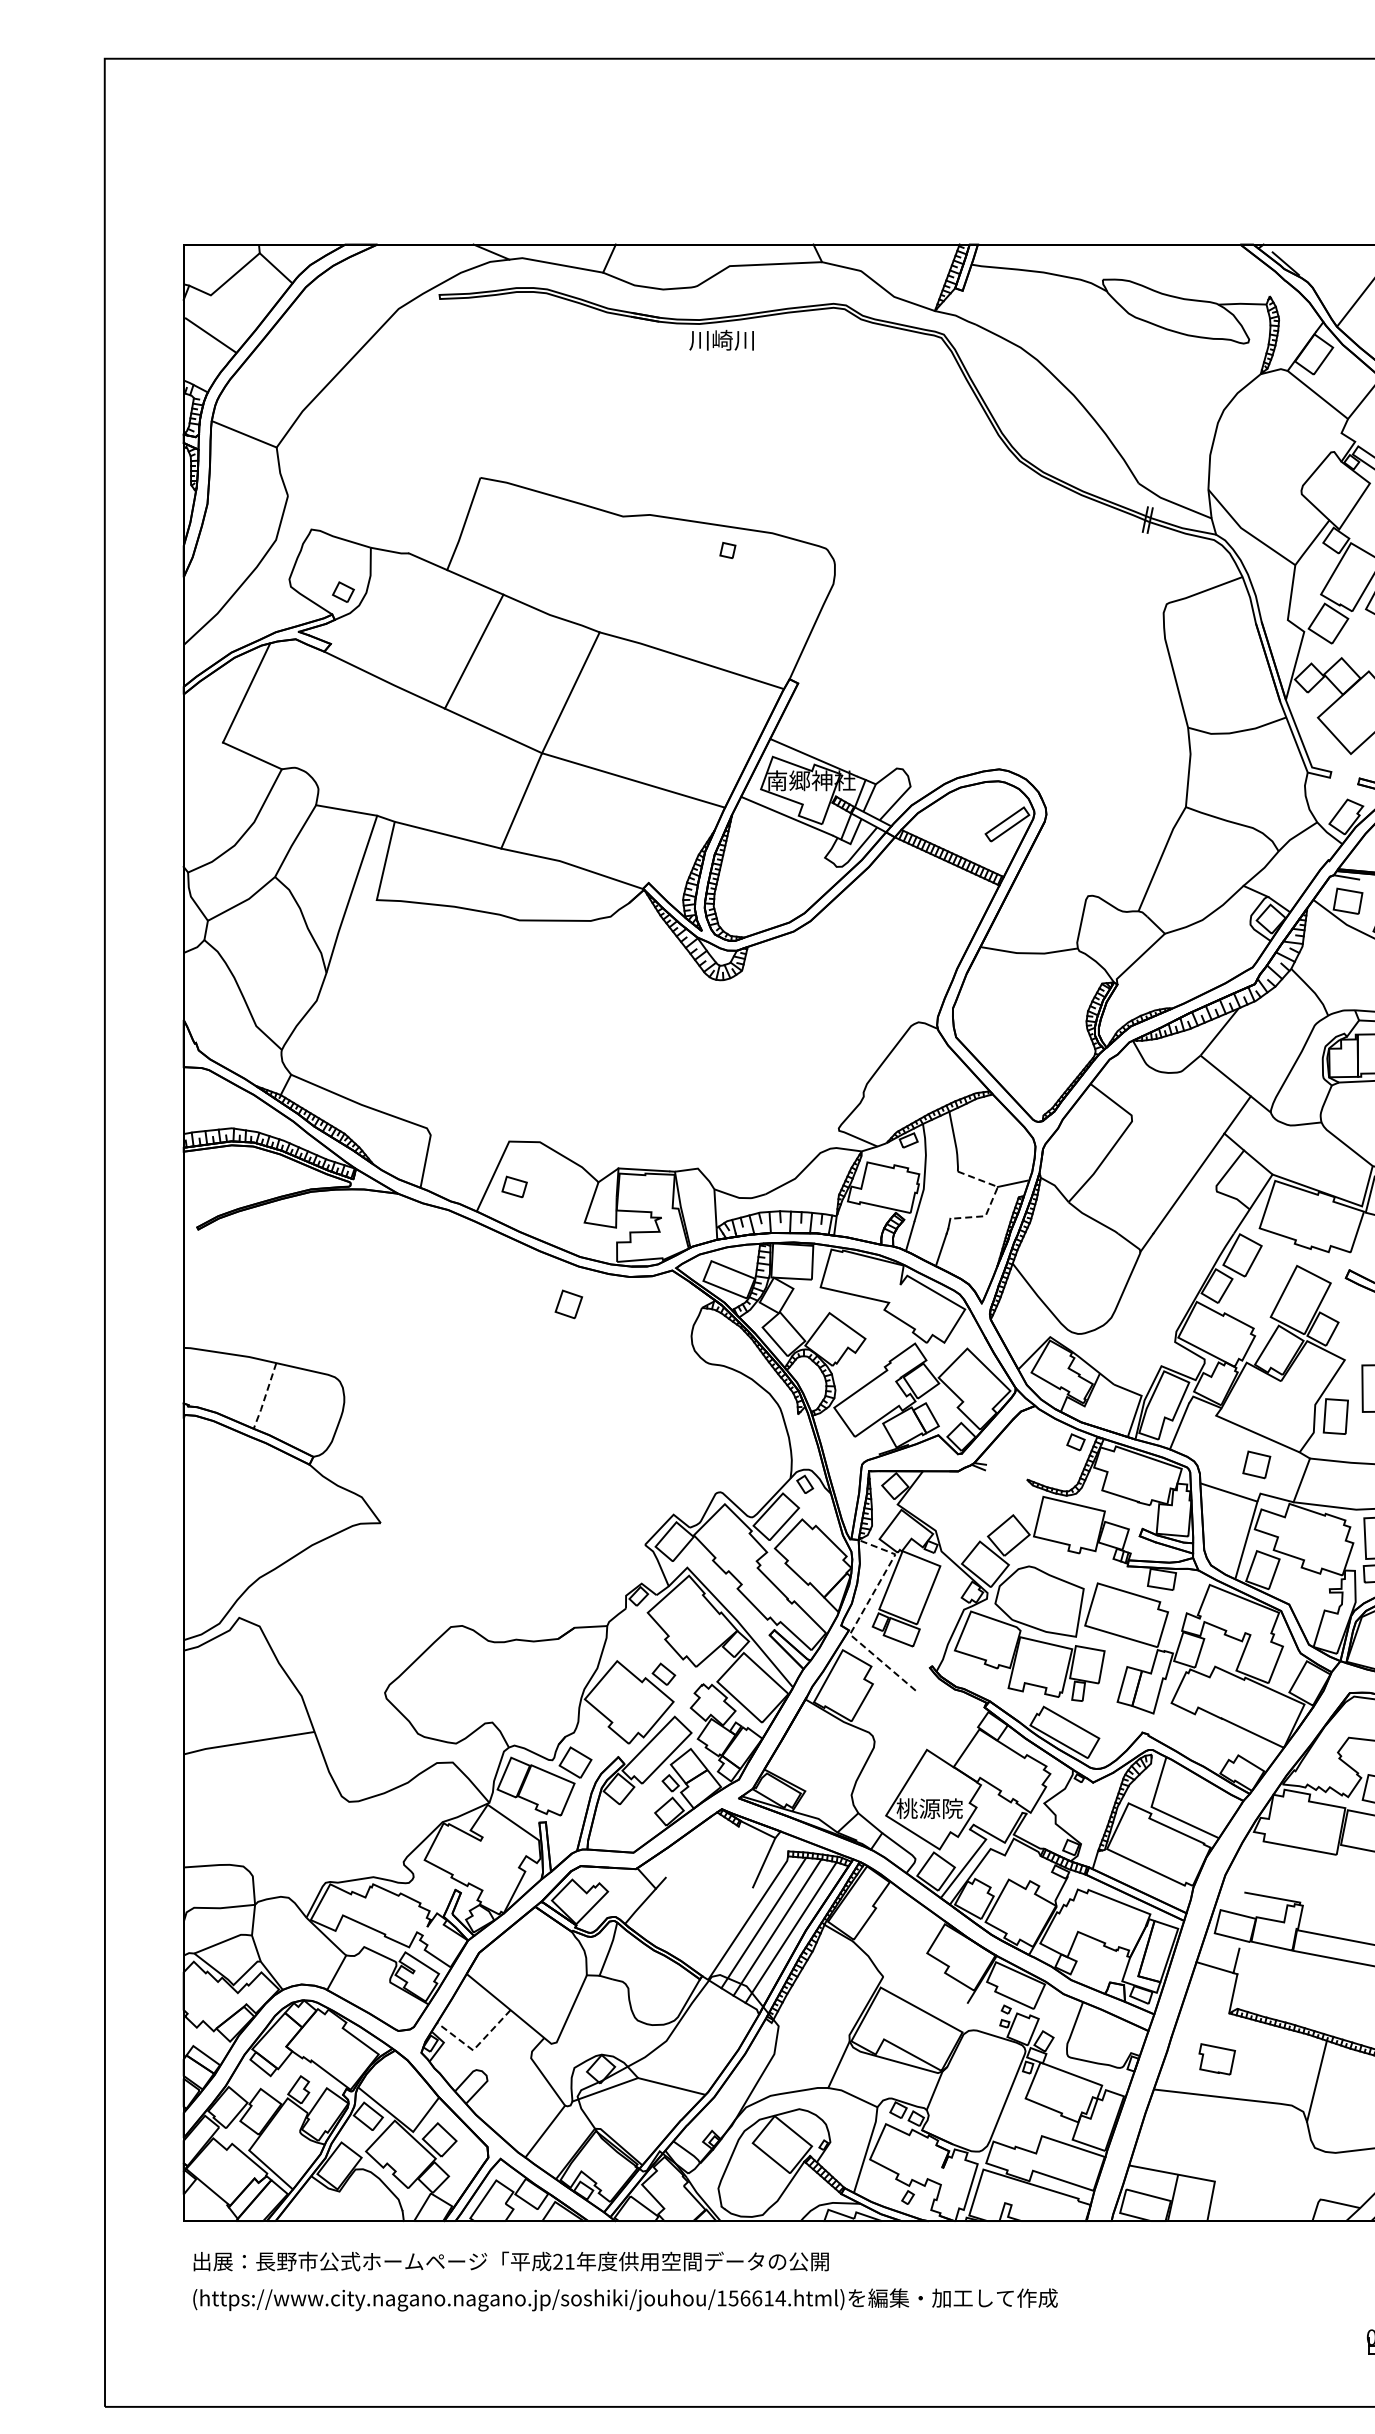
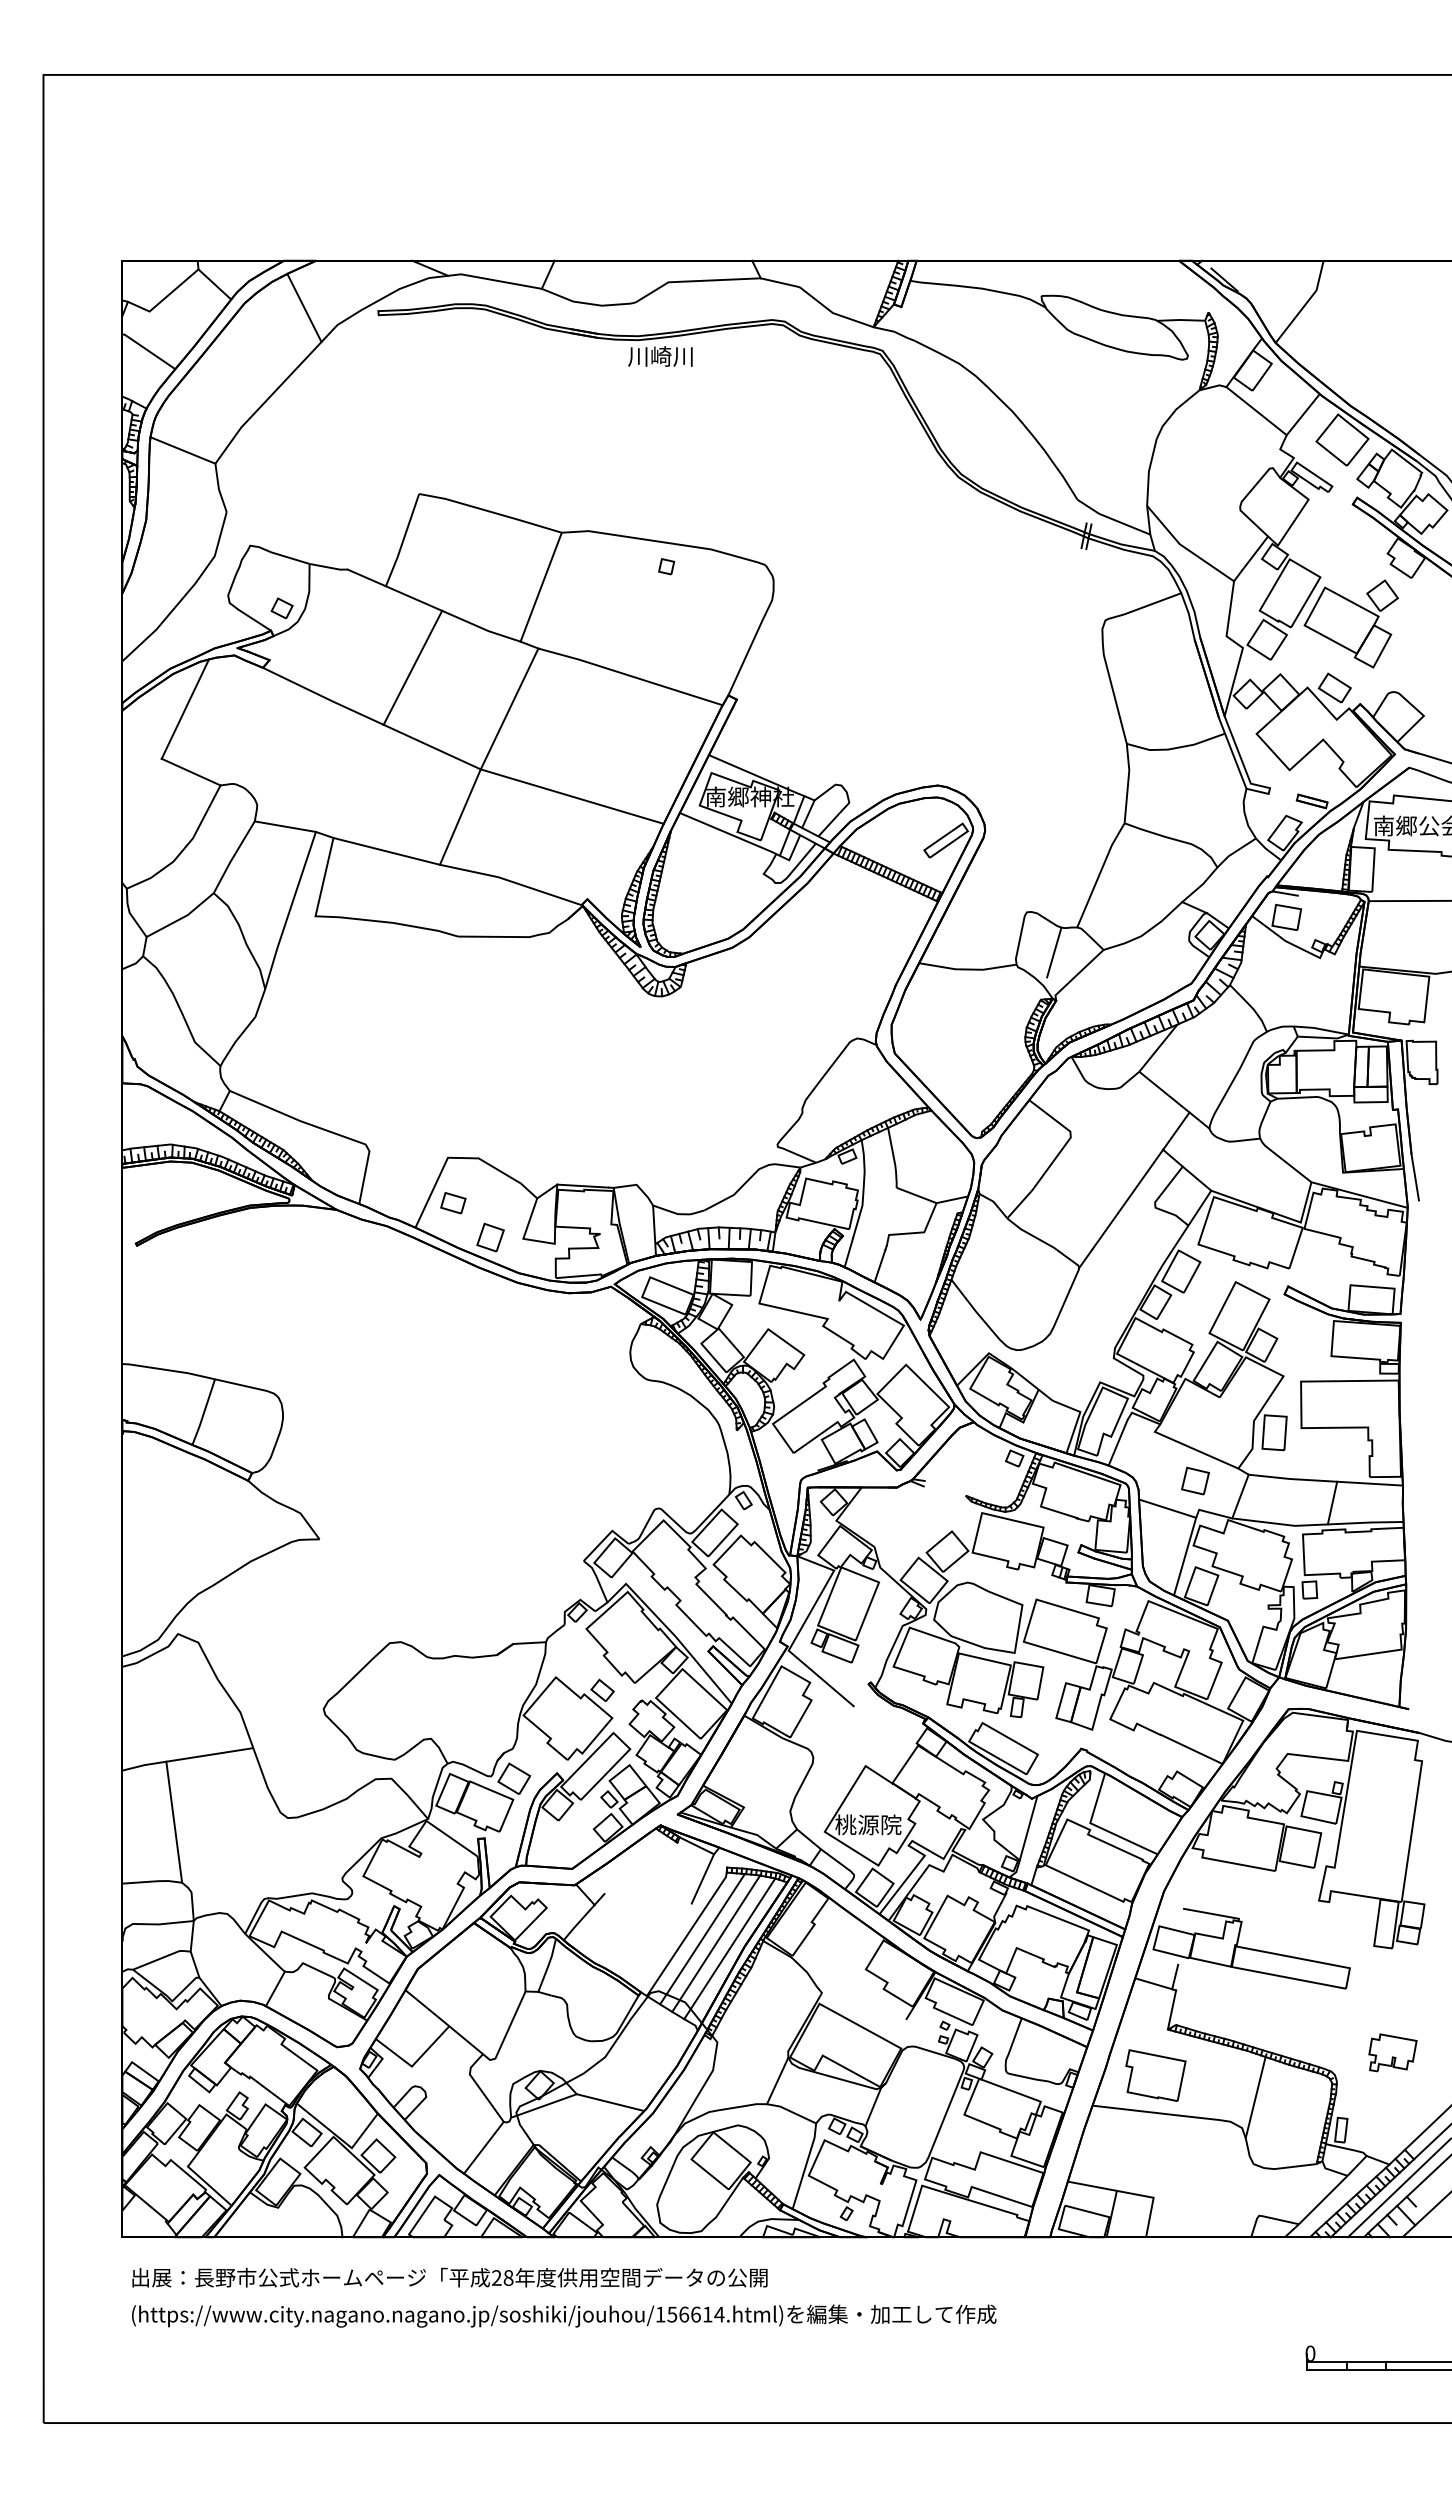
line: (365, 291) -> (304, 307), added
line: (601, 570) -> (540, 586), added
line: (1115, 936) -> (1054, 952), added
line: (992, 1199) -> (931, 1215), dashed -> solid
part: (568, 1304) -> (490, 1237), moved
line: (265, 1396) -> (204, 1412), dashed -> solid
line: (860, 1614) -> (799, 1630), dashed -> solid
line: (235, 1805) -> (174, 1821), added
line: (1089, 1812) -> (1028, 1828), added
line: (475, 2047) -> (414, 2063), dashed -> solid
part: (1216, 2059) -> (1155, 2075), size x1.67
text: (569, 2261) -> (508, 2277), 21 -> 28

